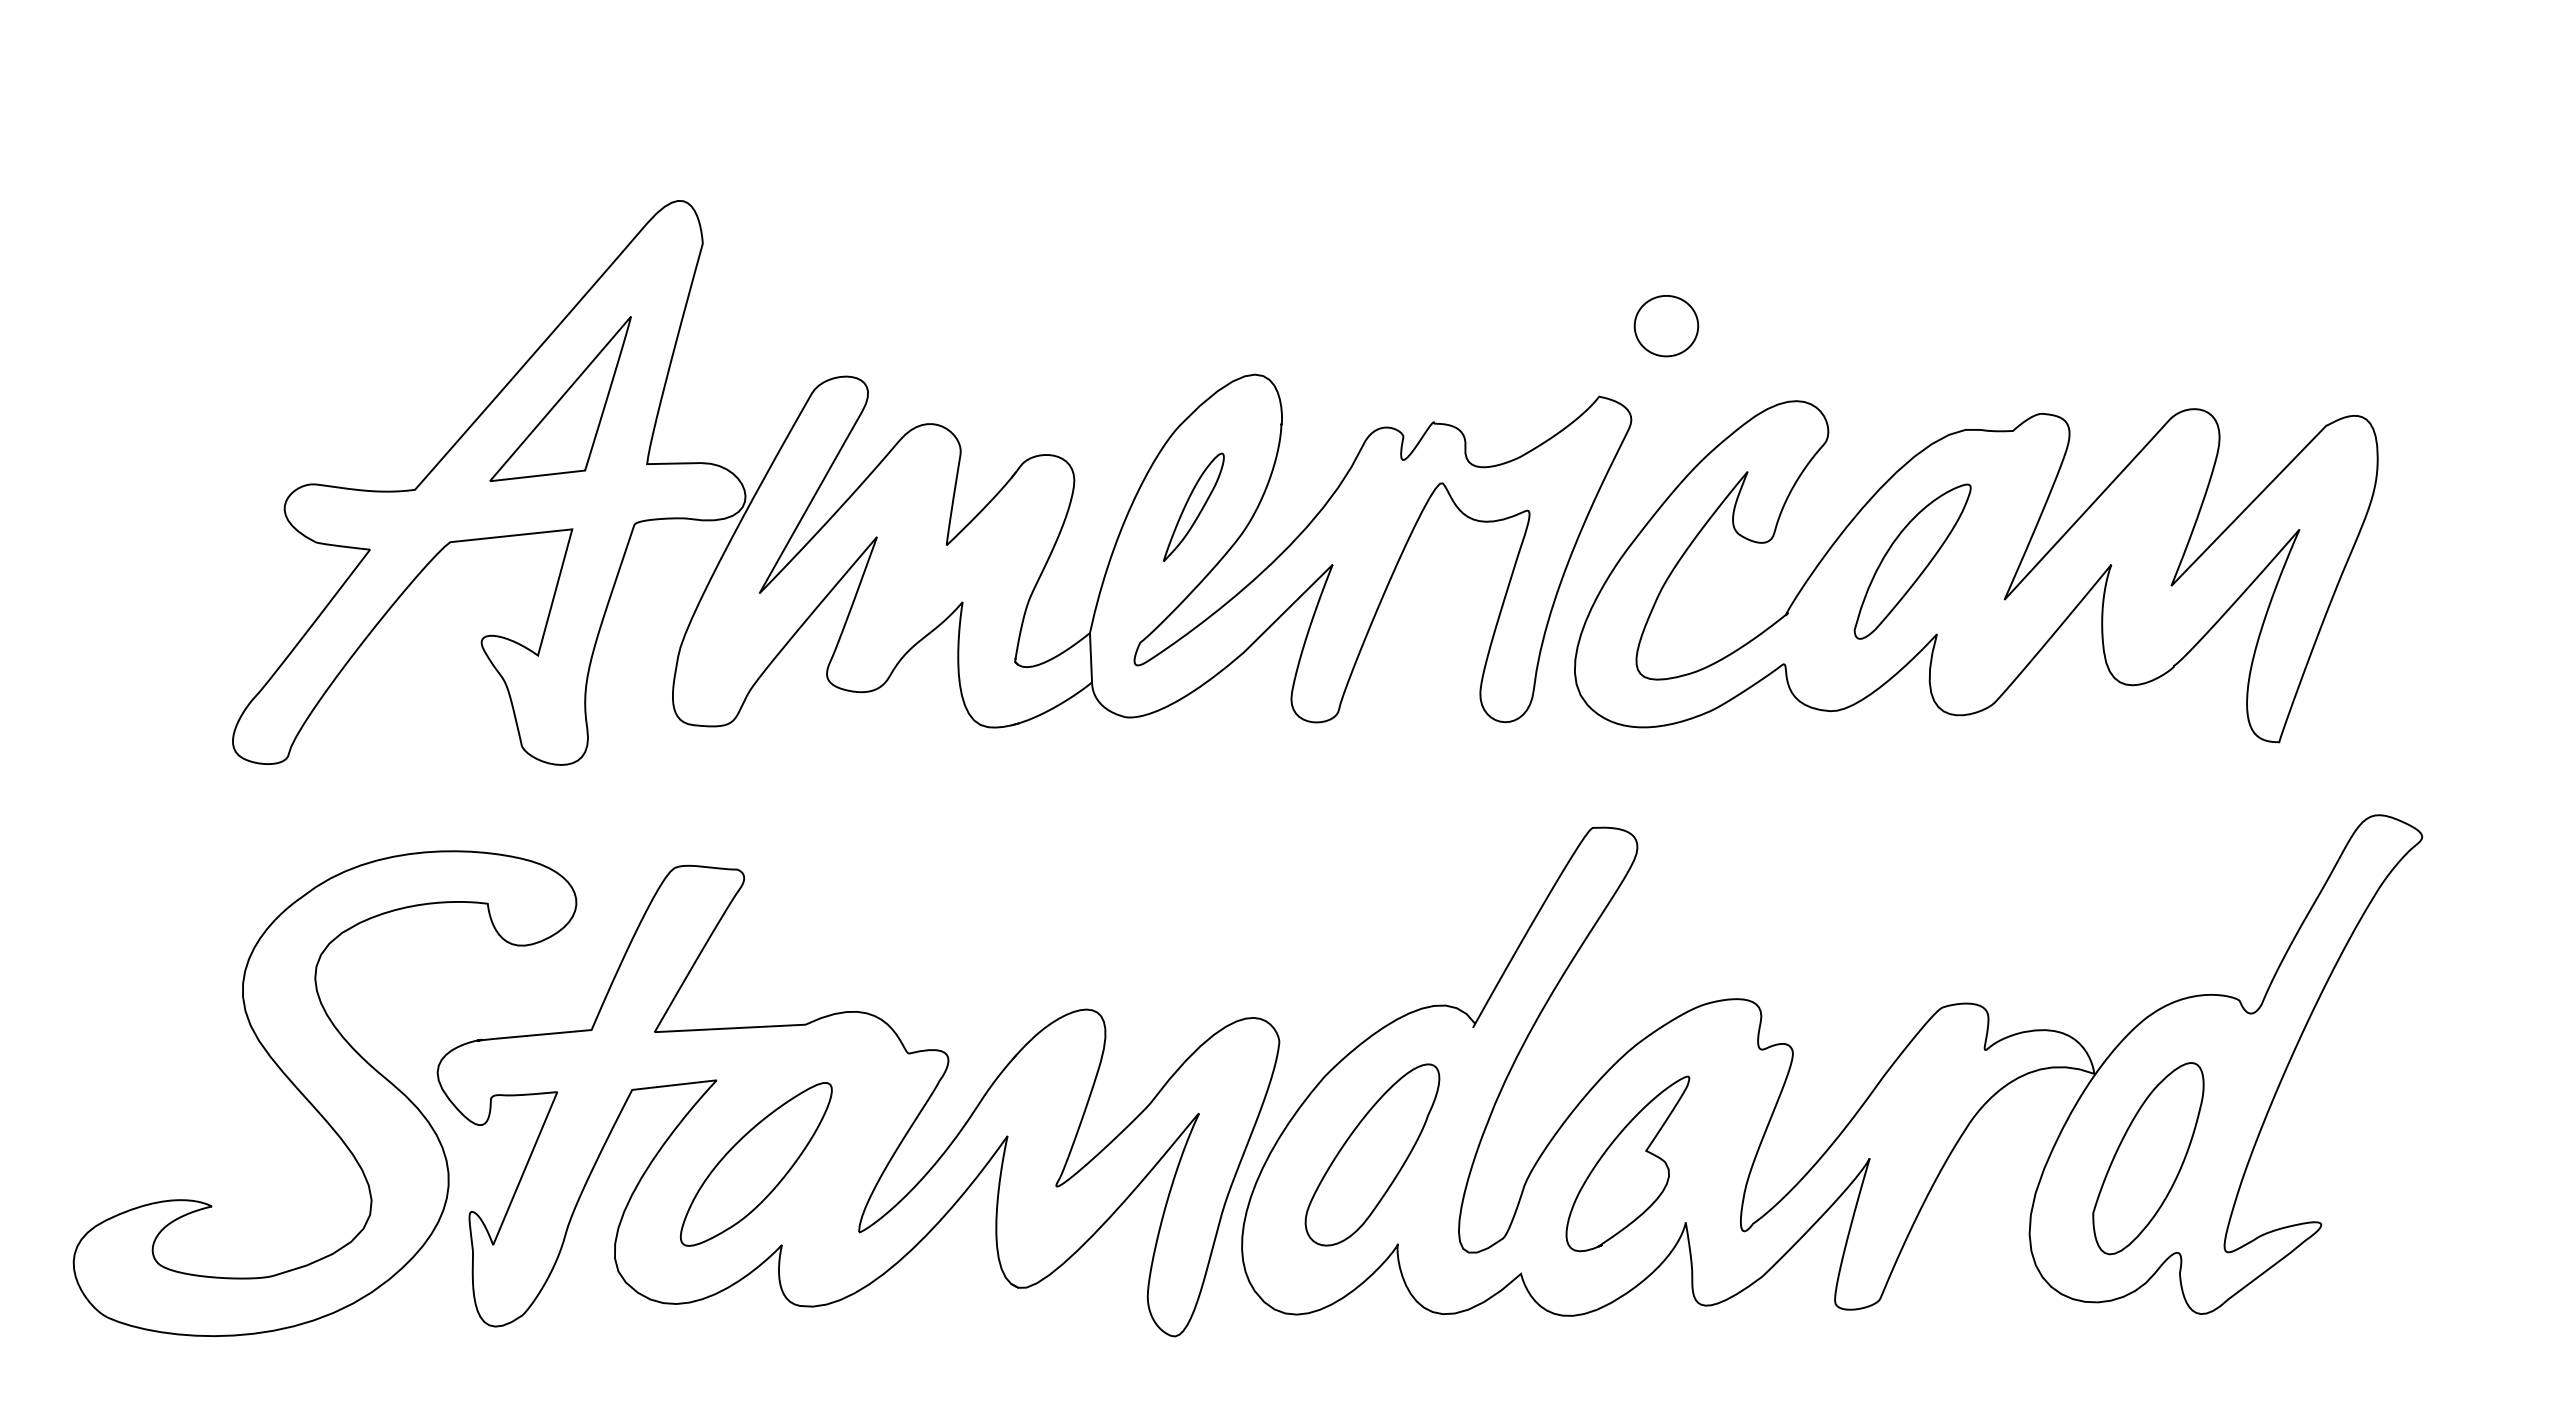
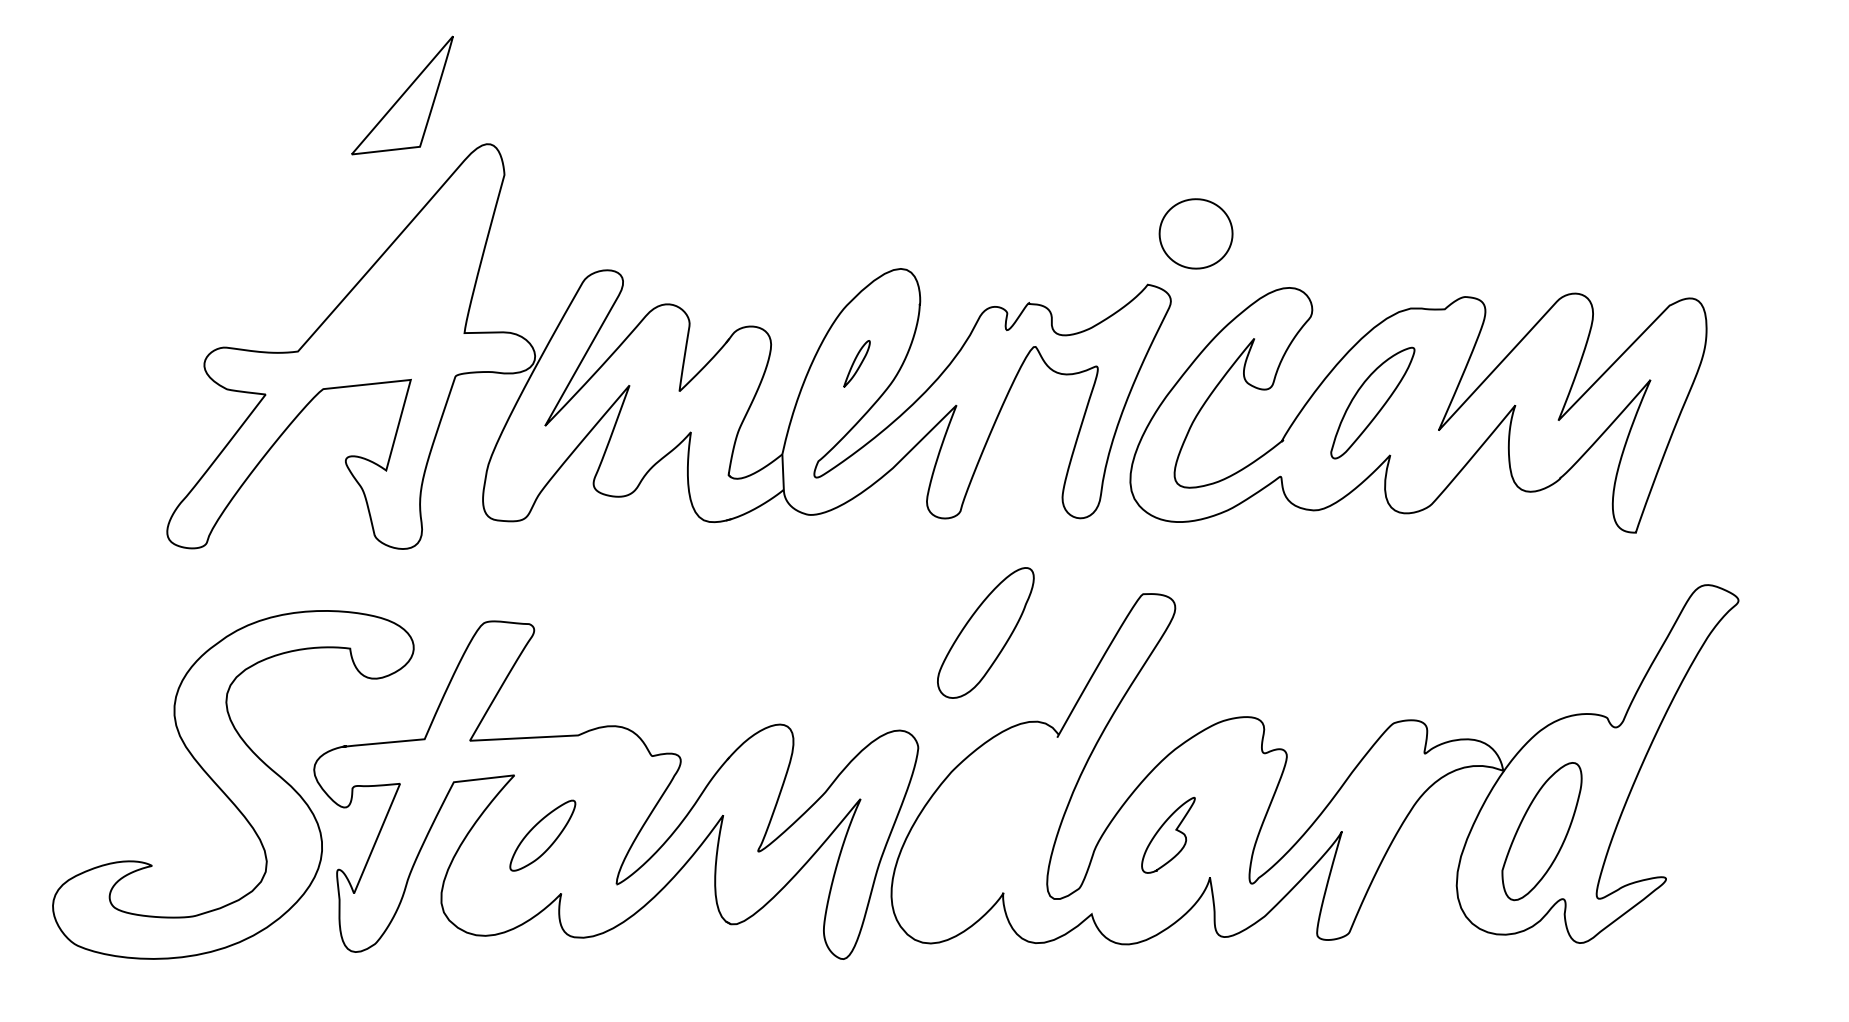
part: (1666, 326) -> (1196, 234), size x1.6
part: (560, 399) -> (402, 95), moved
part: (1193, 506) -> (856, 363), size x0.6
part: (1372, 1154) -> (985, 632), moved
part: (1627, 1163) -> (1168, 835), size x0.6
part: (755, 1164) -> (542, 835), size x0.6

